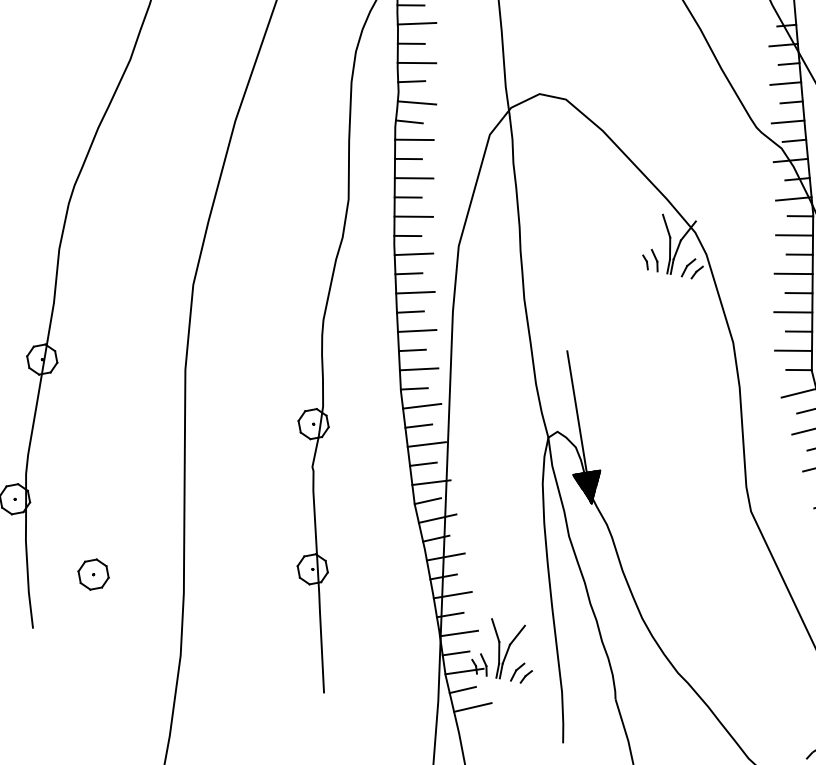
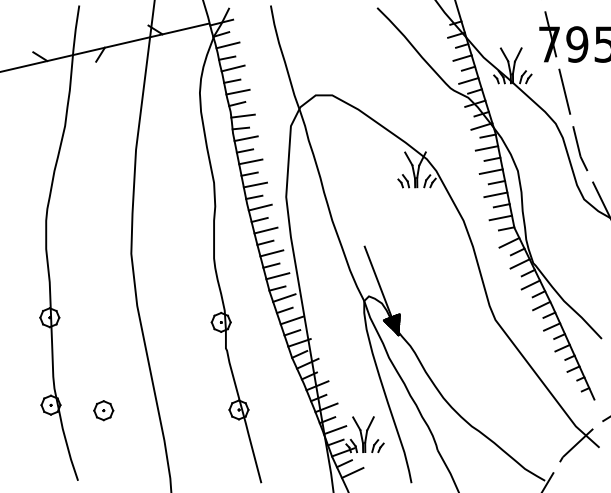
part: (93, 574) -> (103, 410), moved

